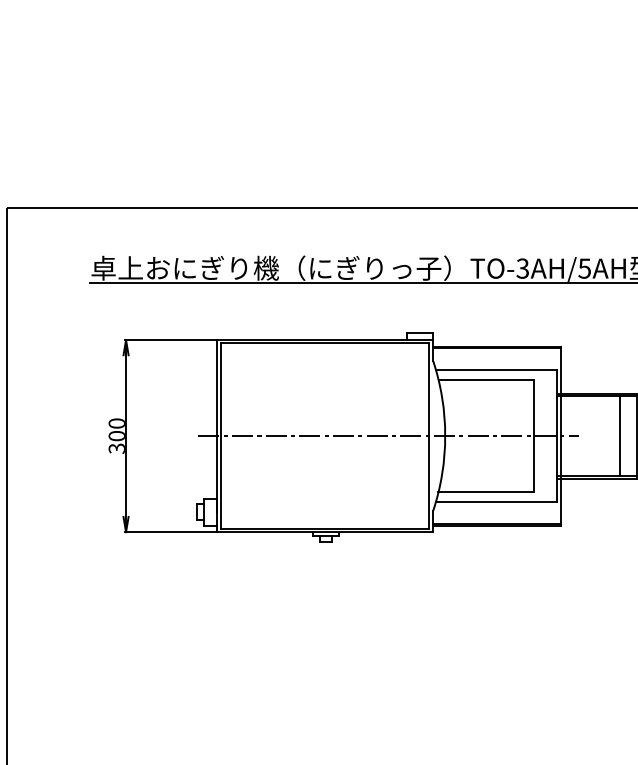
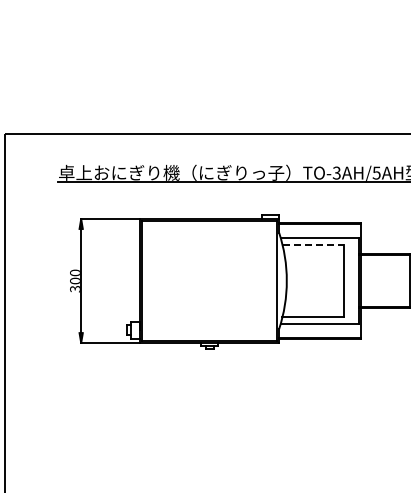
line: (486, 379) -> (313, 244), solid -> dashed
line: (620, 435) -> (399, 280), removed
line: (388, 436) -> (250, 281), removed

